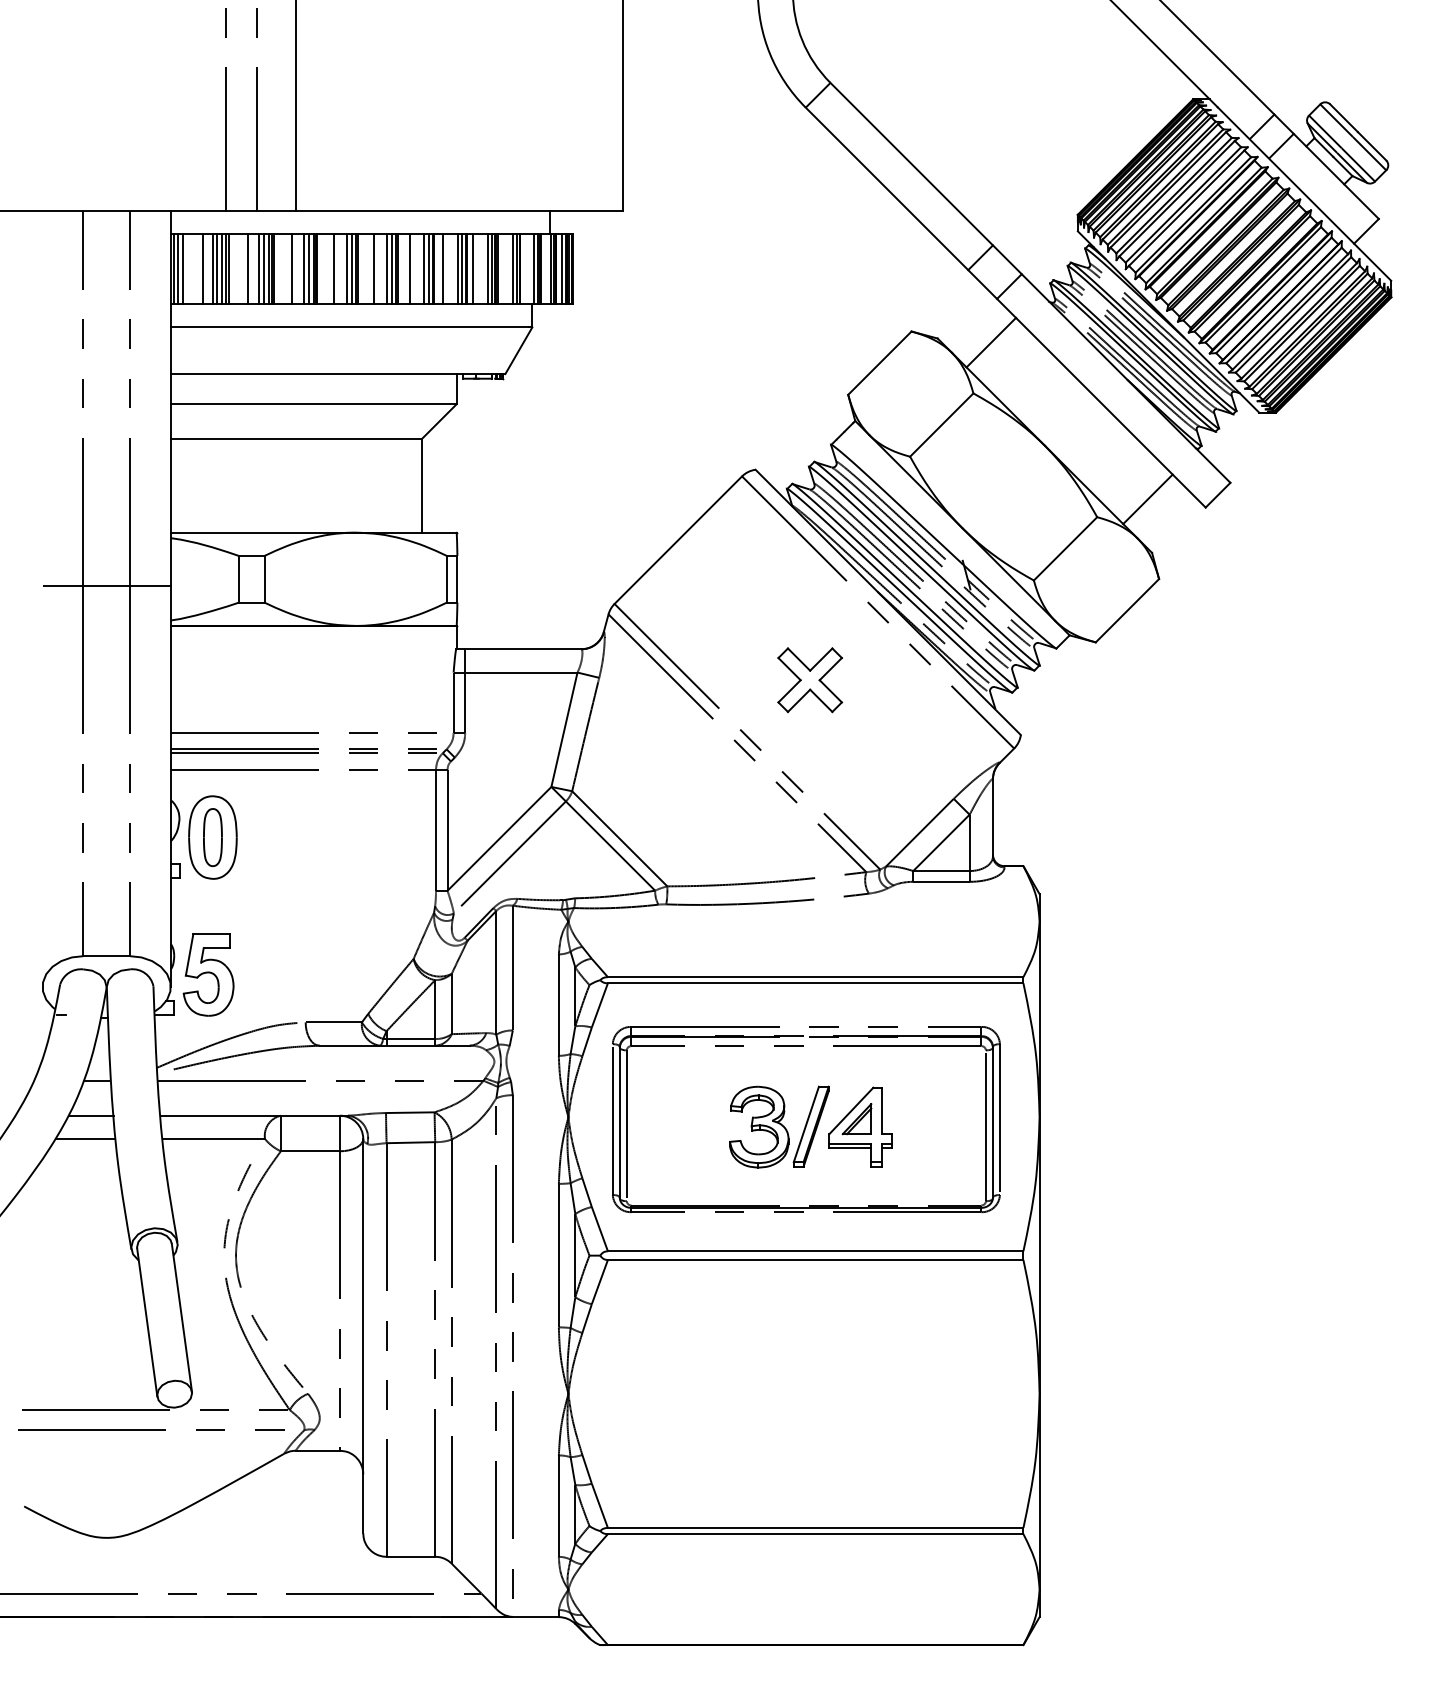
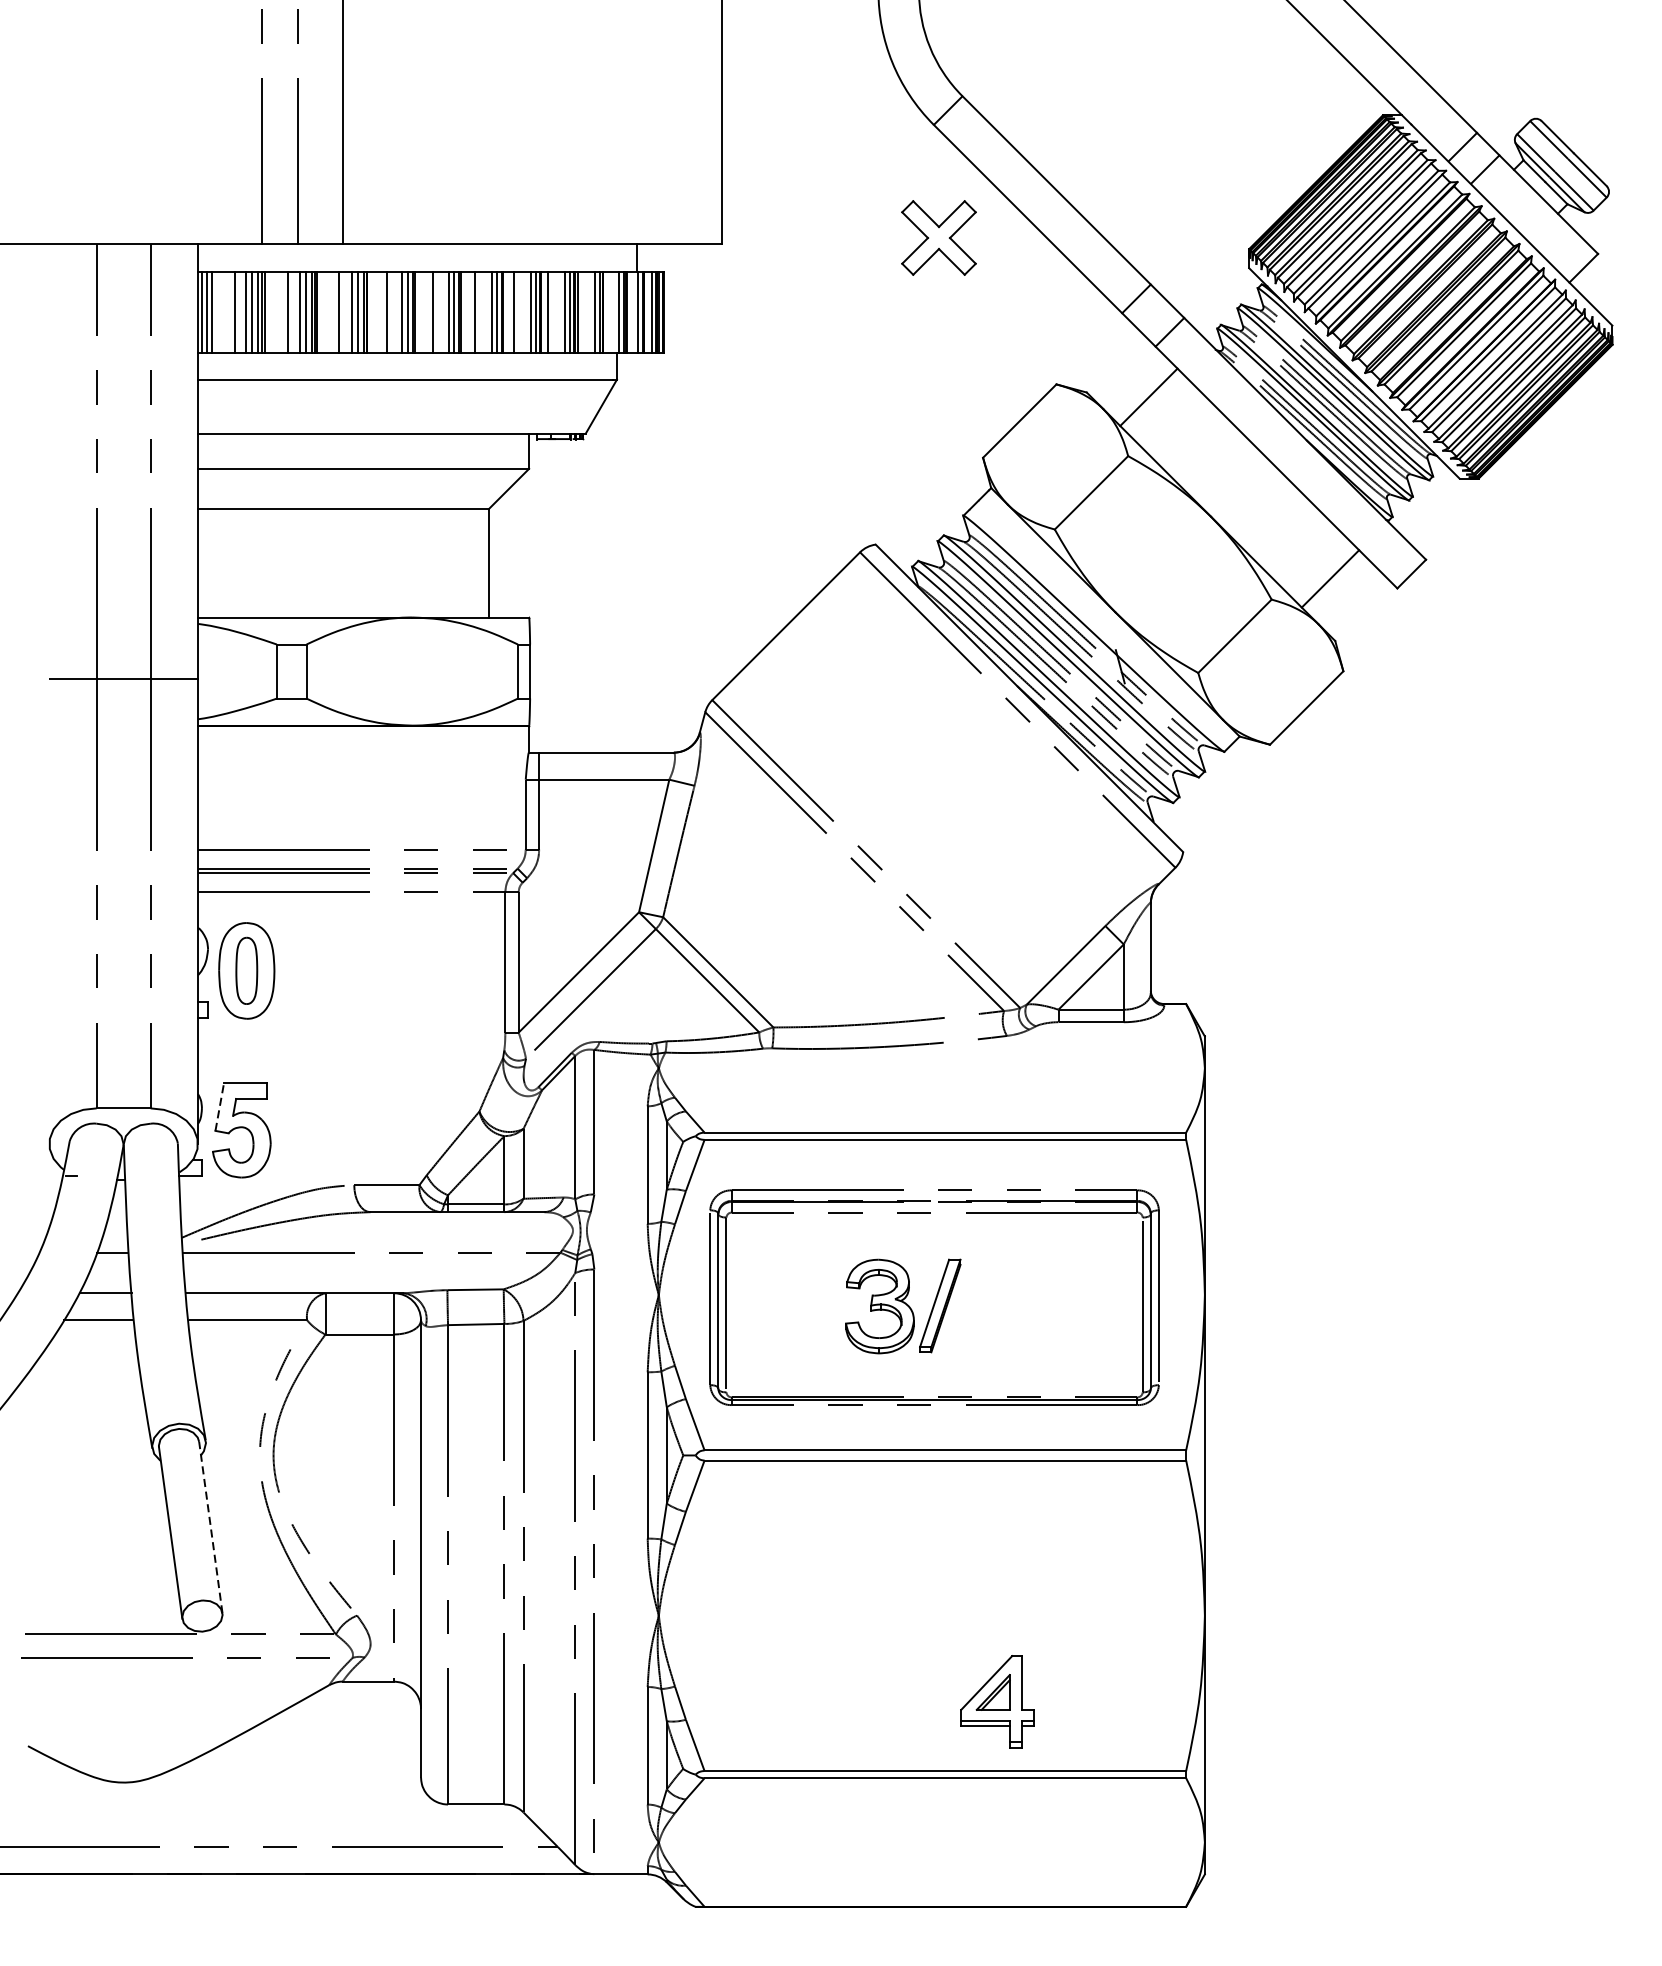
part: (810, 680) -> (939, 238), moved
line: (189, 954) -> (219, 1106), solid -> dashed
part: (860, 1126) -> (997, 1701), moved
line: (181, 1317) -> (210, 1527), solid -> dashed

